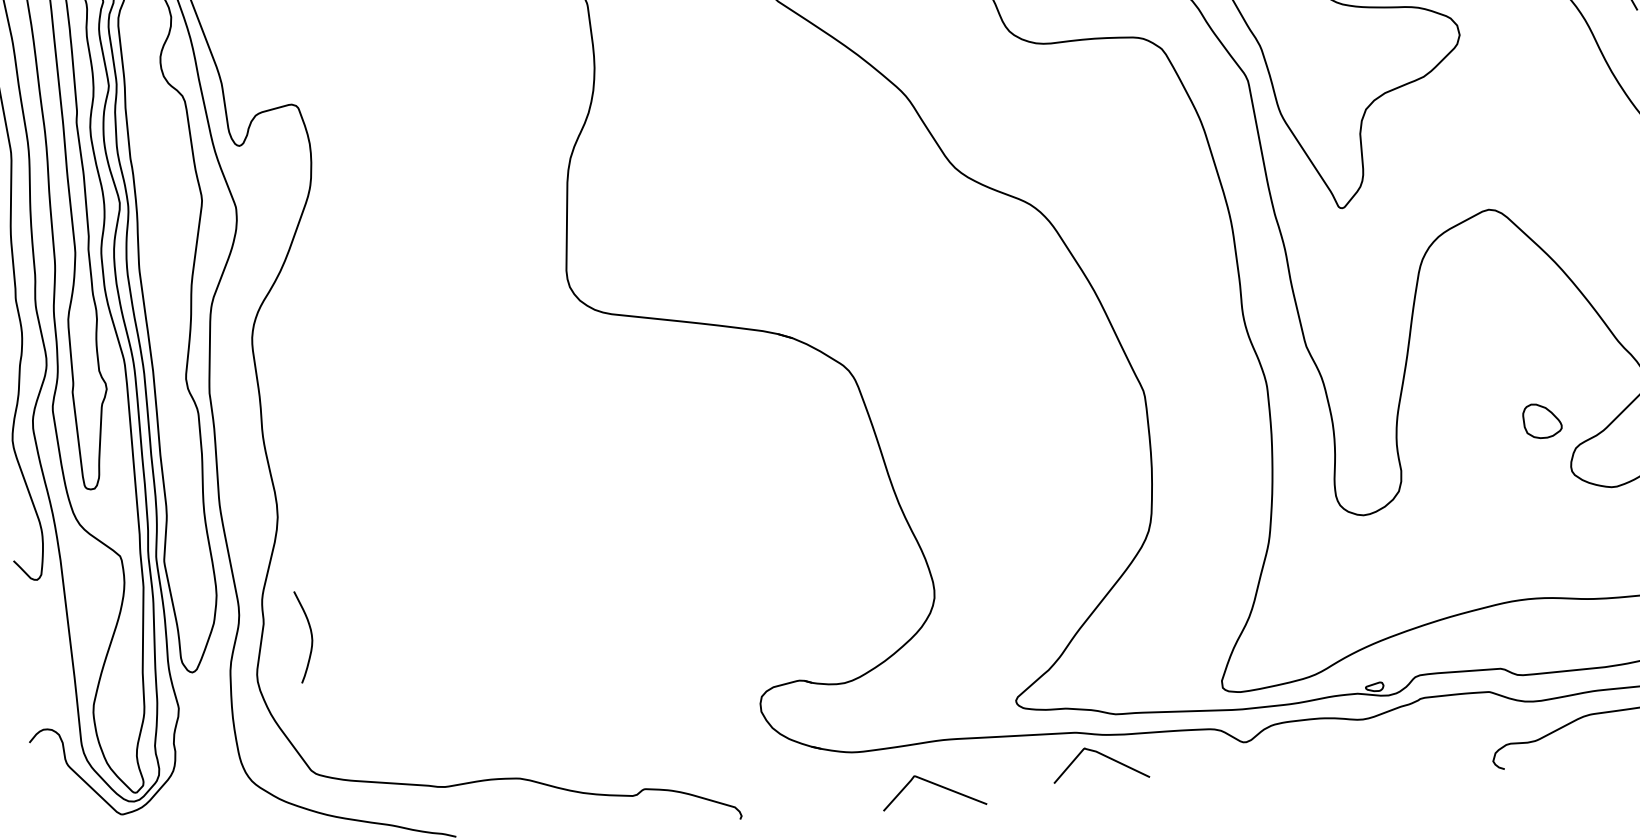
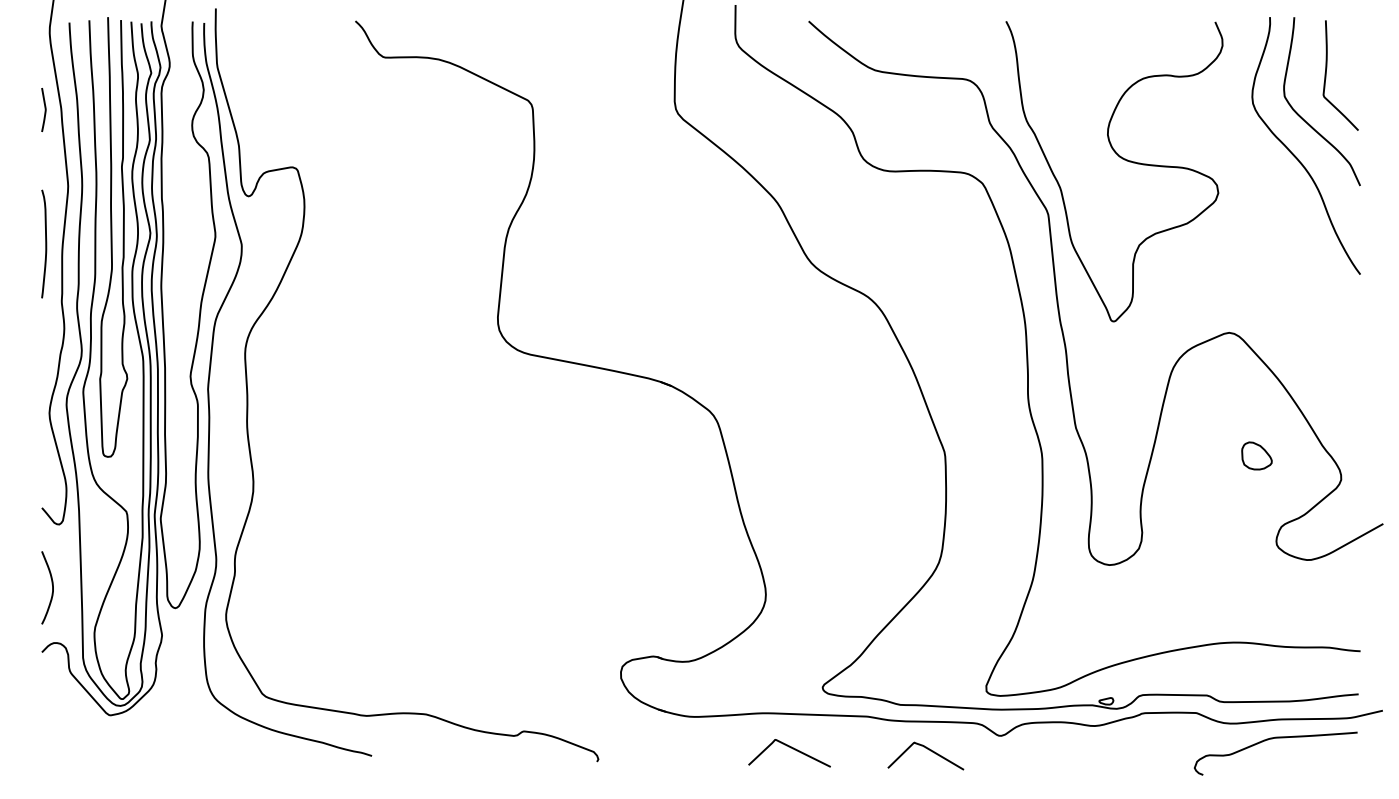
part: (1541, 420) -> (1256, 455), moved
curve: (309, 632) -> (51, 584), moved
curve: (1101, 755) -> (927, 749), moved
curve: (937, 786) -> (792, 749), moved

